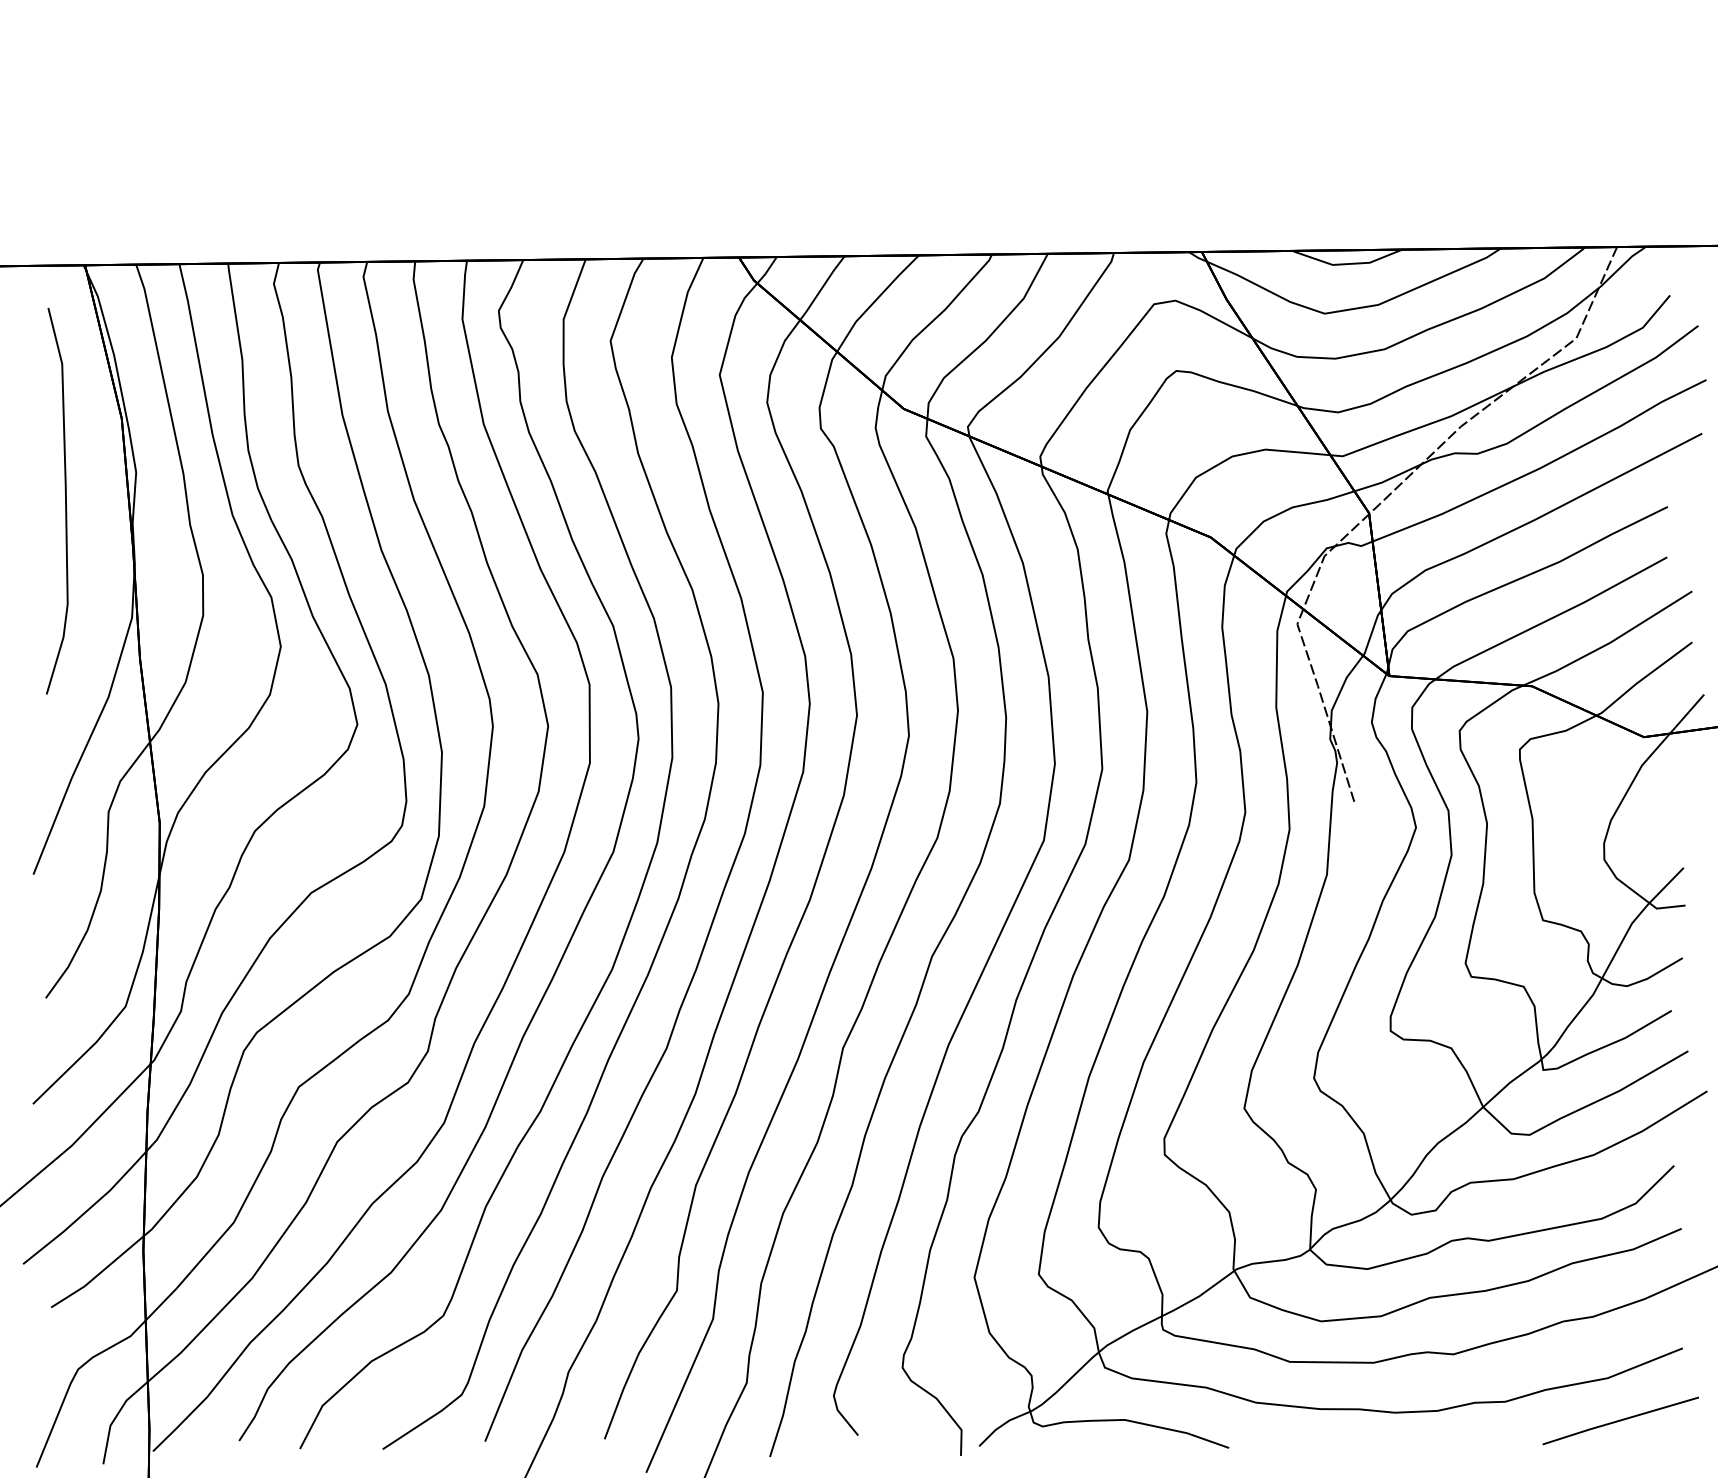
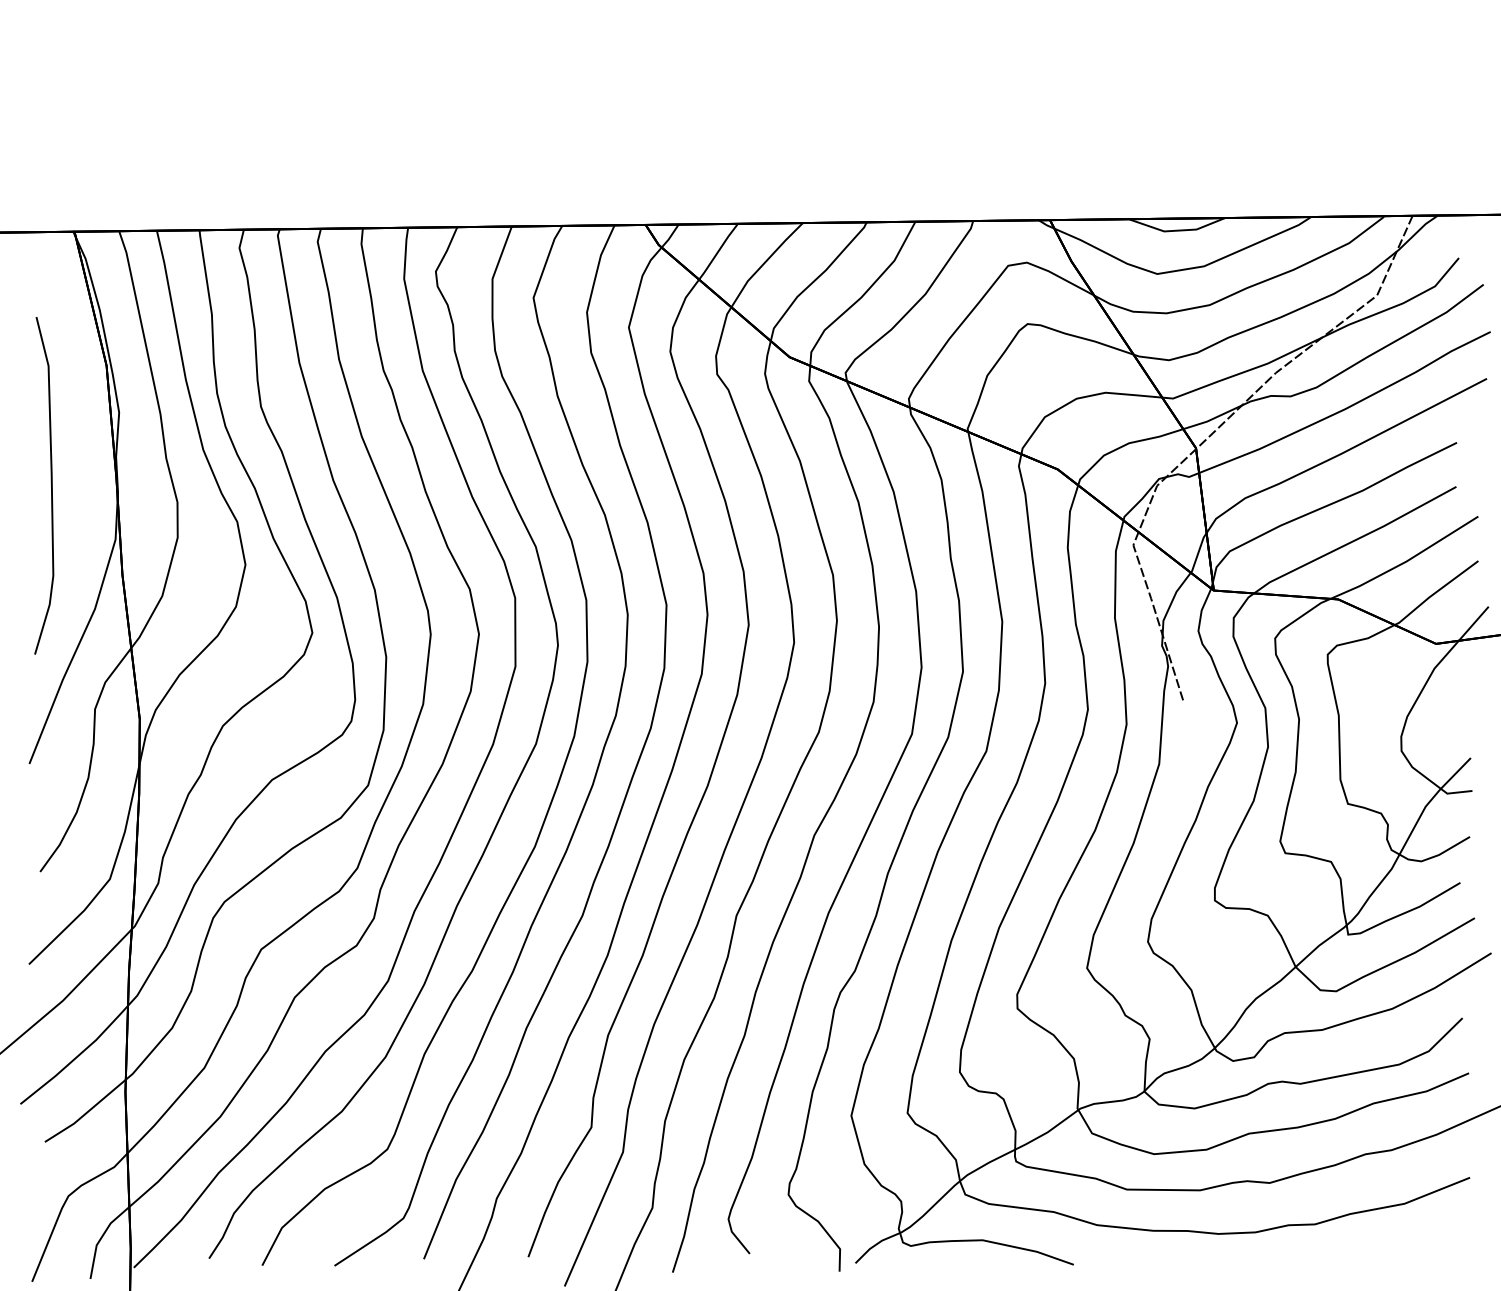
curve: (64, 497) -> (50, 482), moved
line: (1620, 1420) -> (1415, 1240), removed

